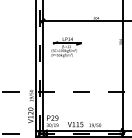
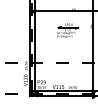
part: (67, 47) -> (68, 30), moved

